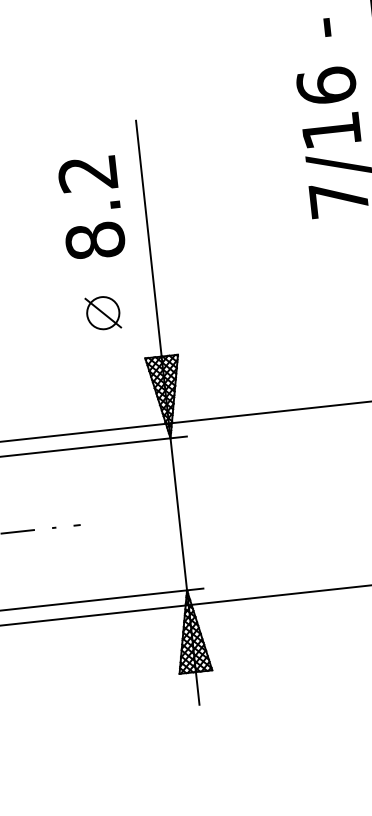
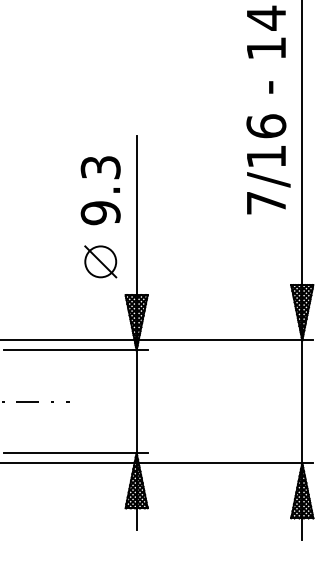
text: (91, 207) -> (100, 190), 8.2 -> 9.3
part: (102, 312) -> (100, 261), size x1.43

